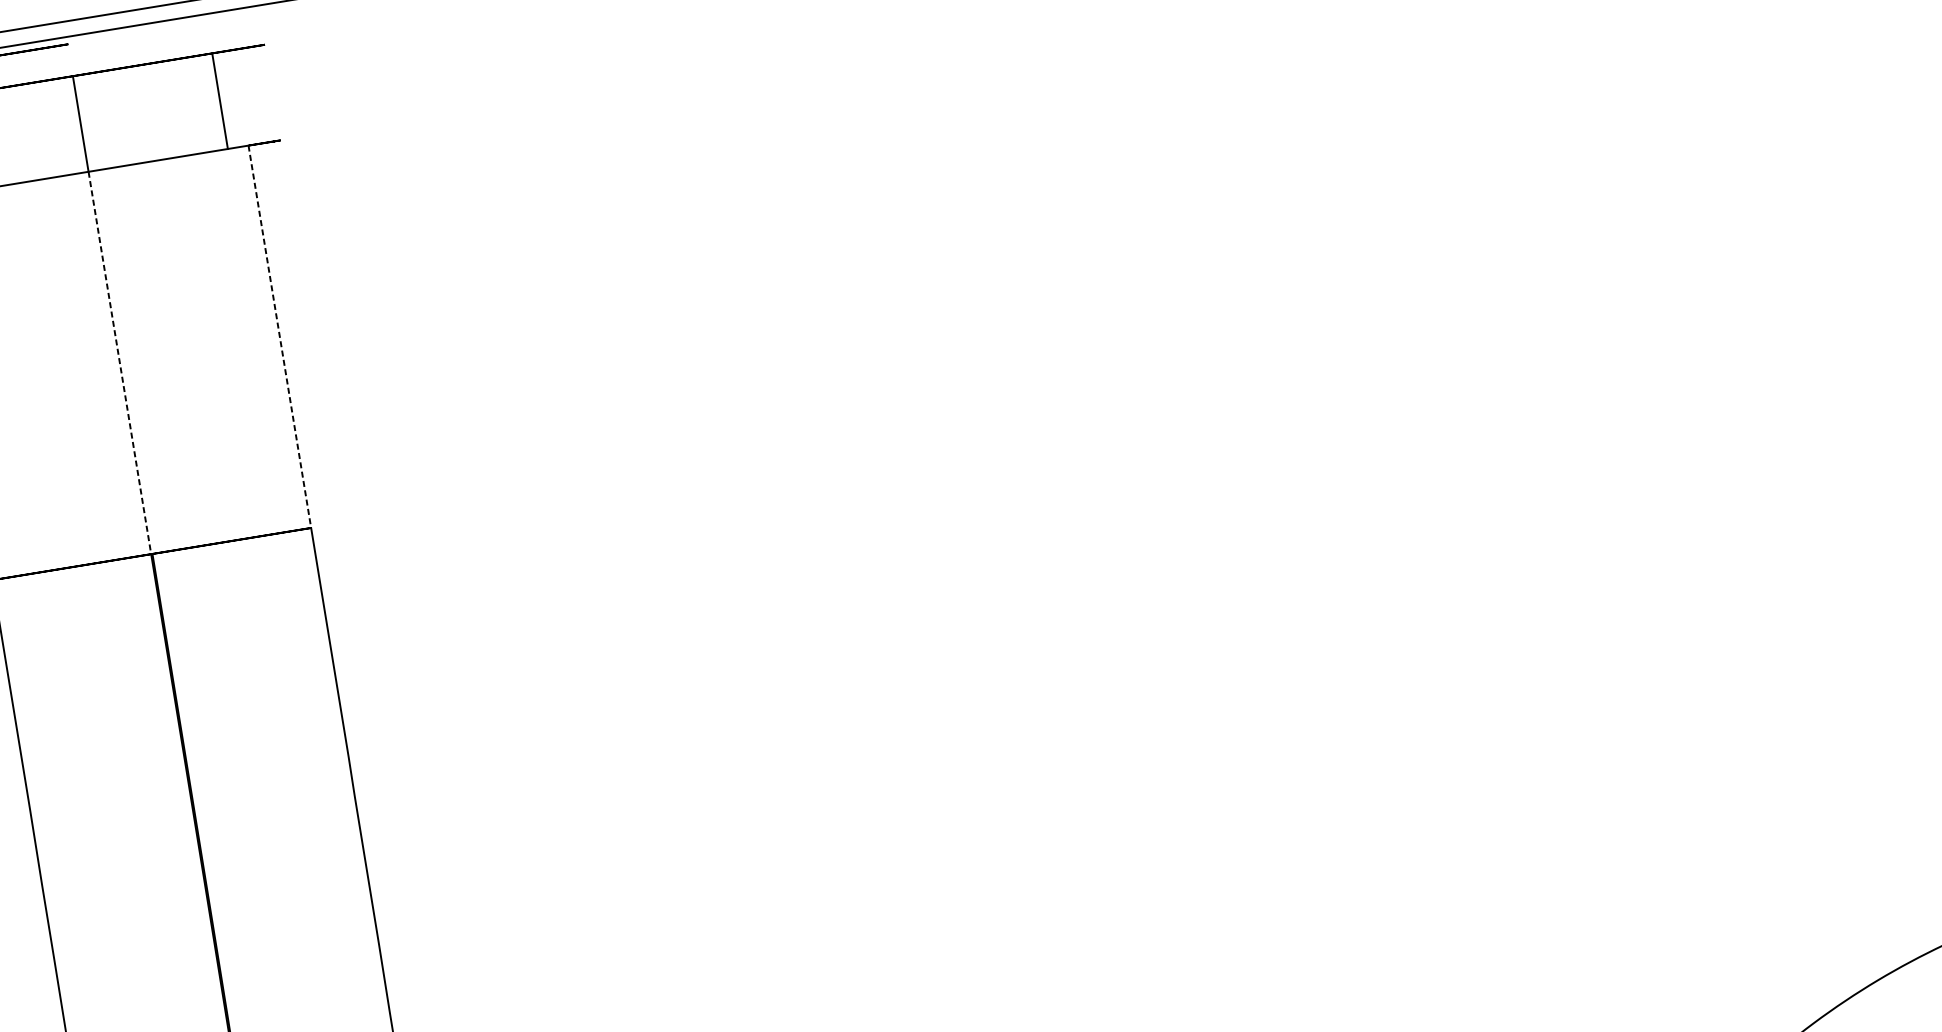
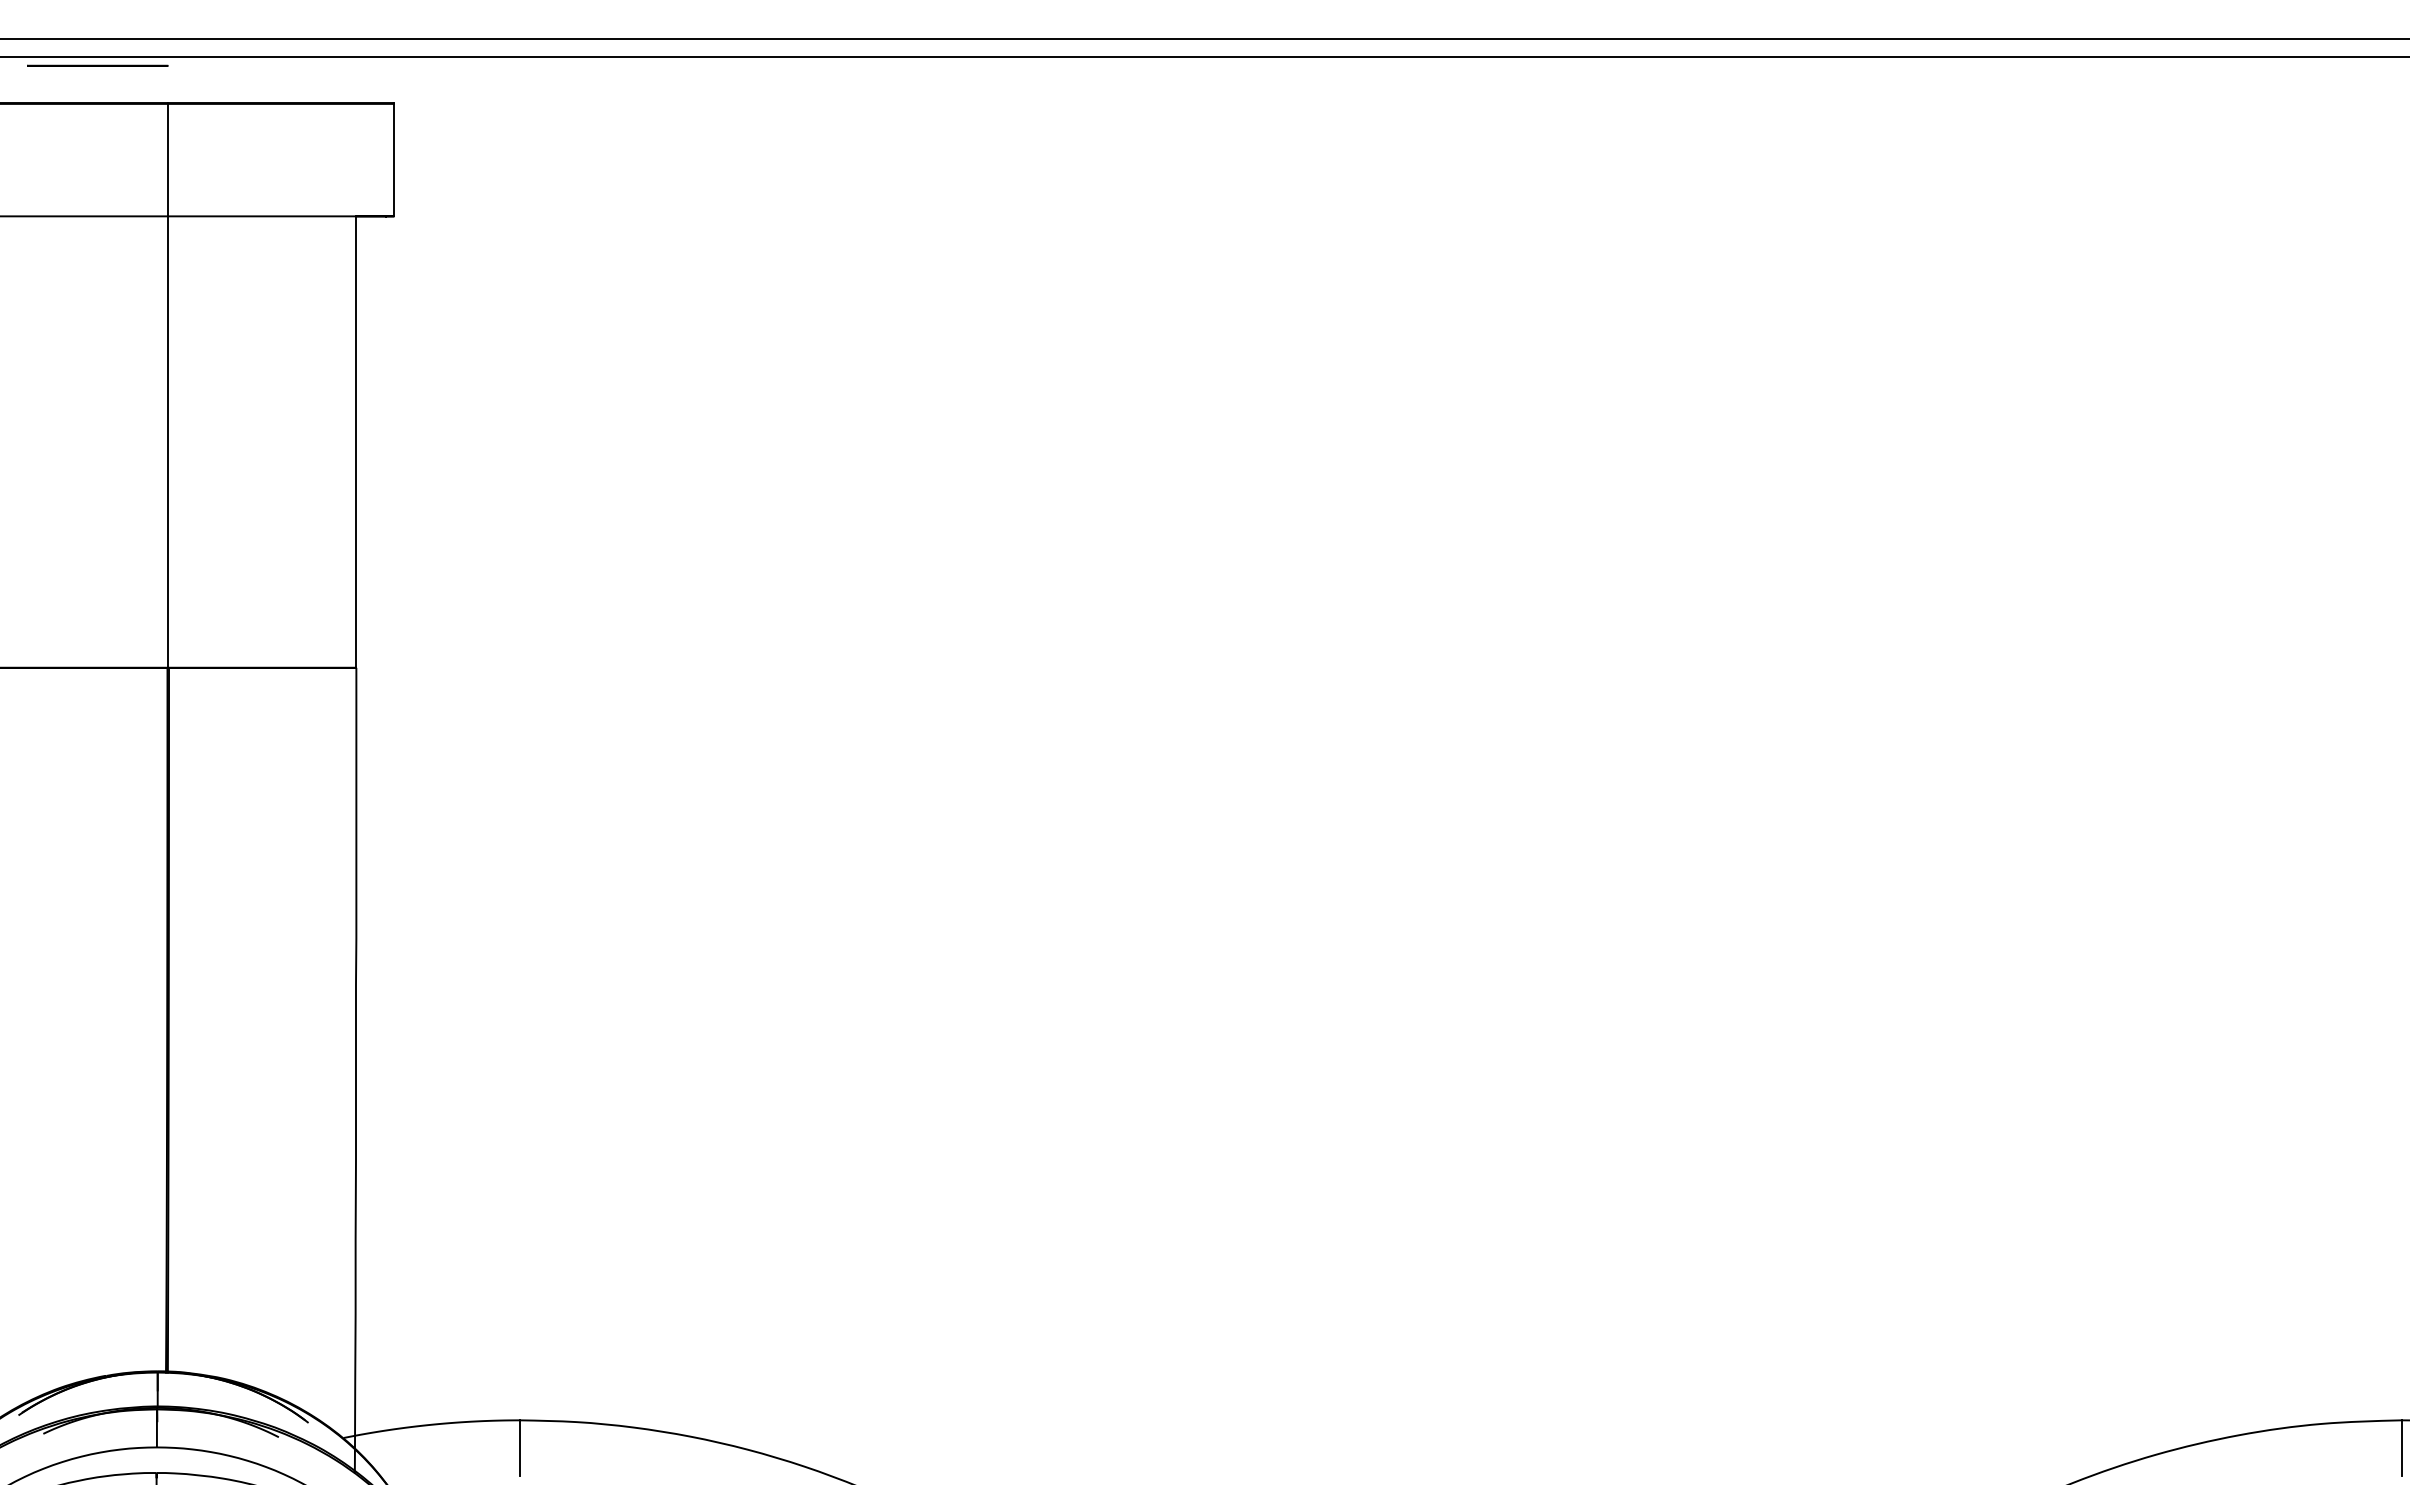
line: (220, 100) -> (394, 159), moved
line: (280, 337) -> (356, 442), dashed -> solid
line: (119, 363) -> (167, 442), dashed -> solid

